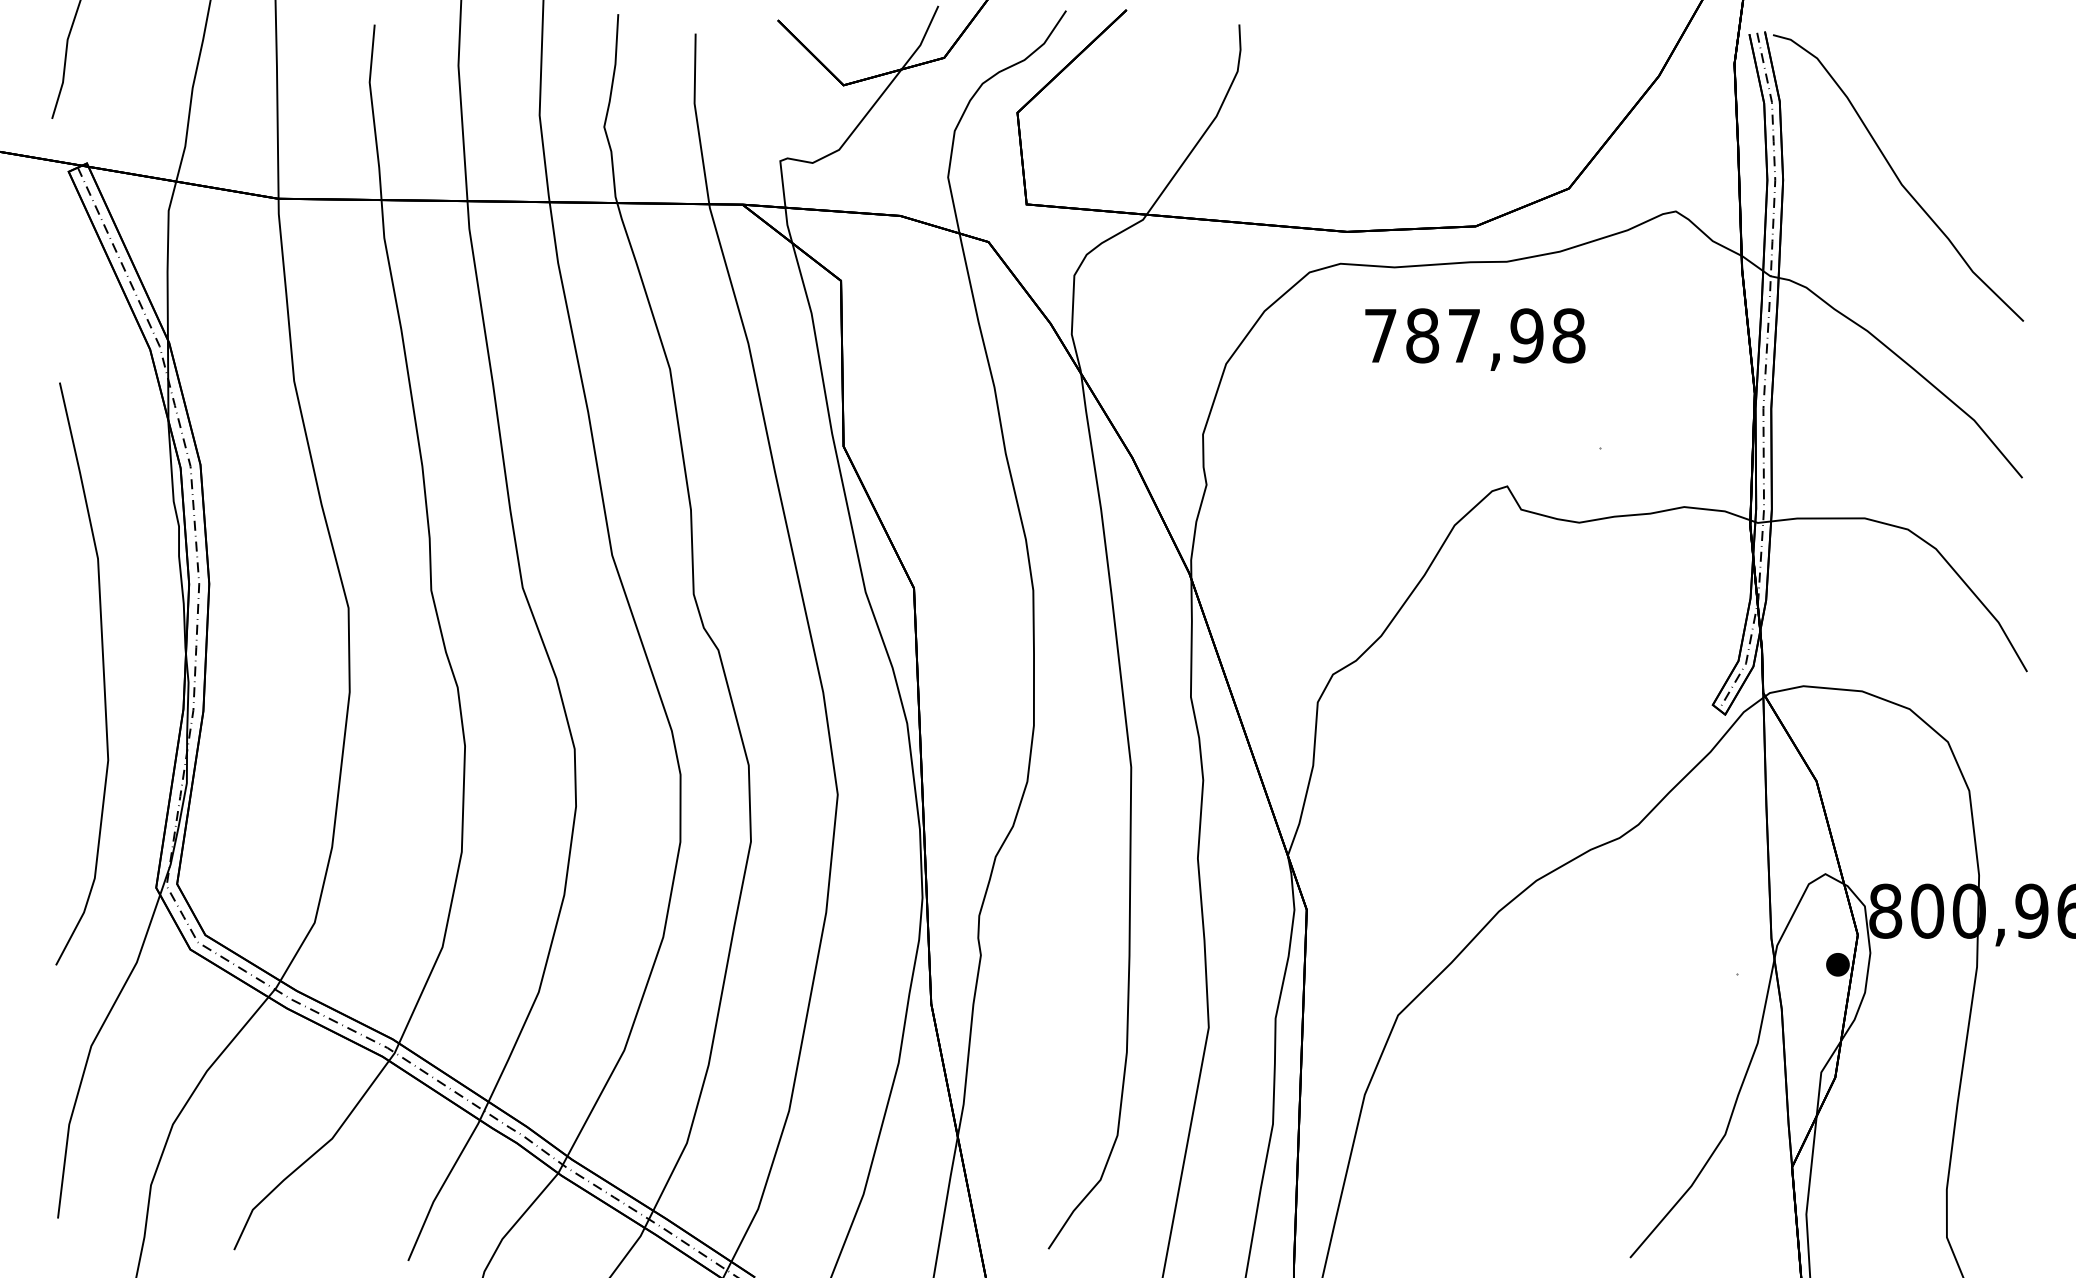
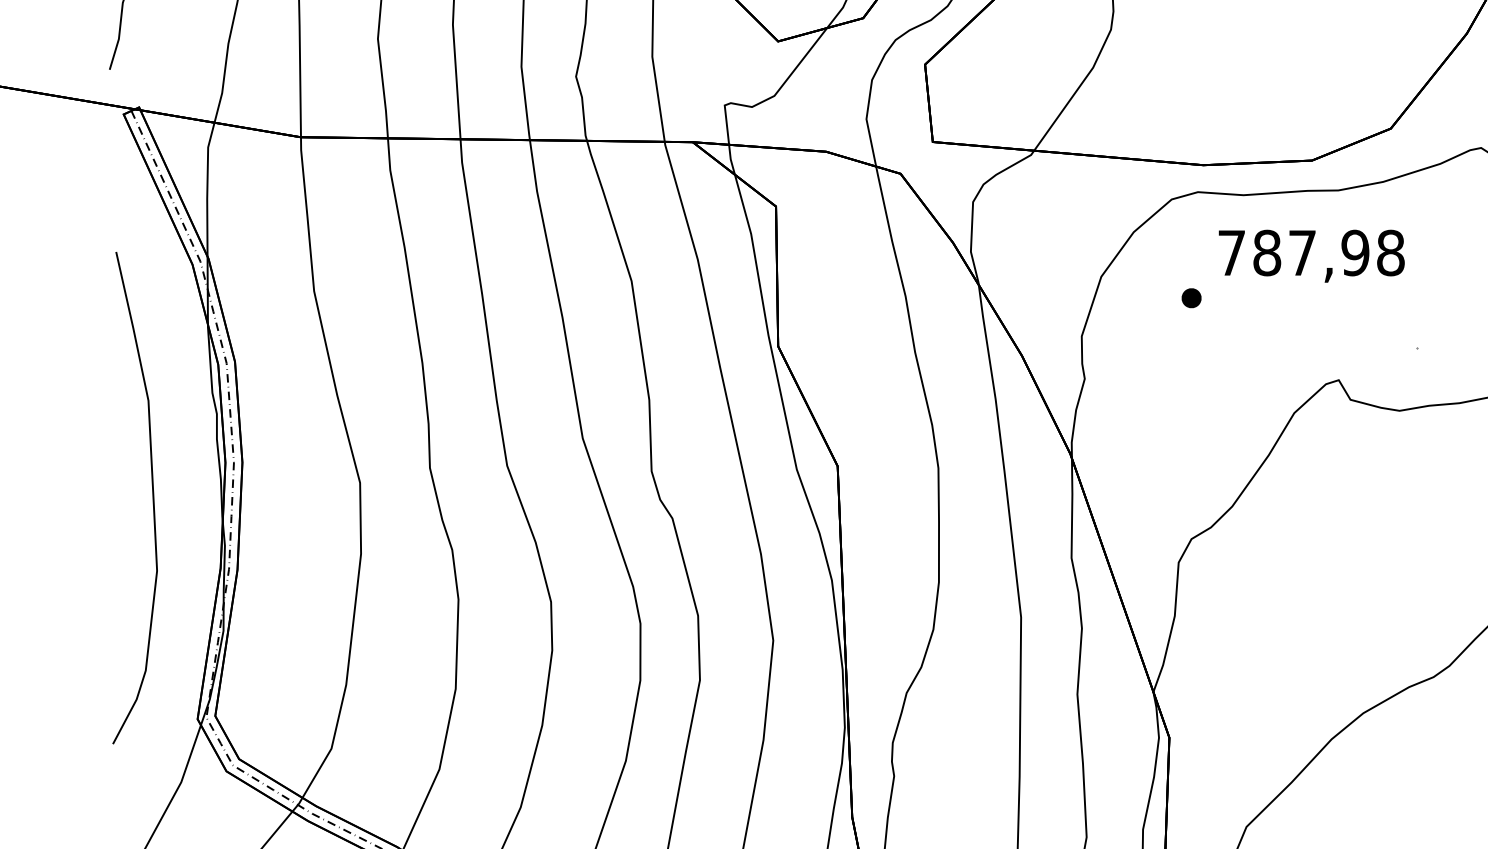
part: (1332, 389) -> (1191, 298), added
curve: (102, 671) -> (152, 495), moved

